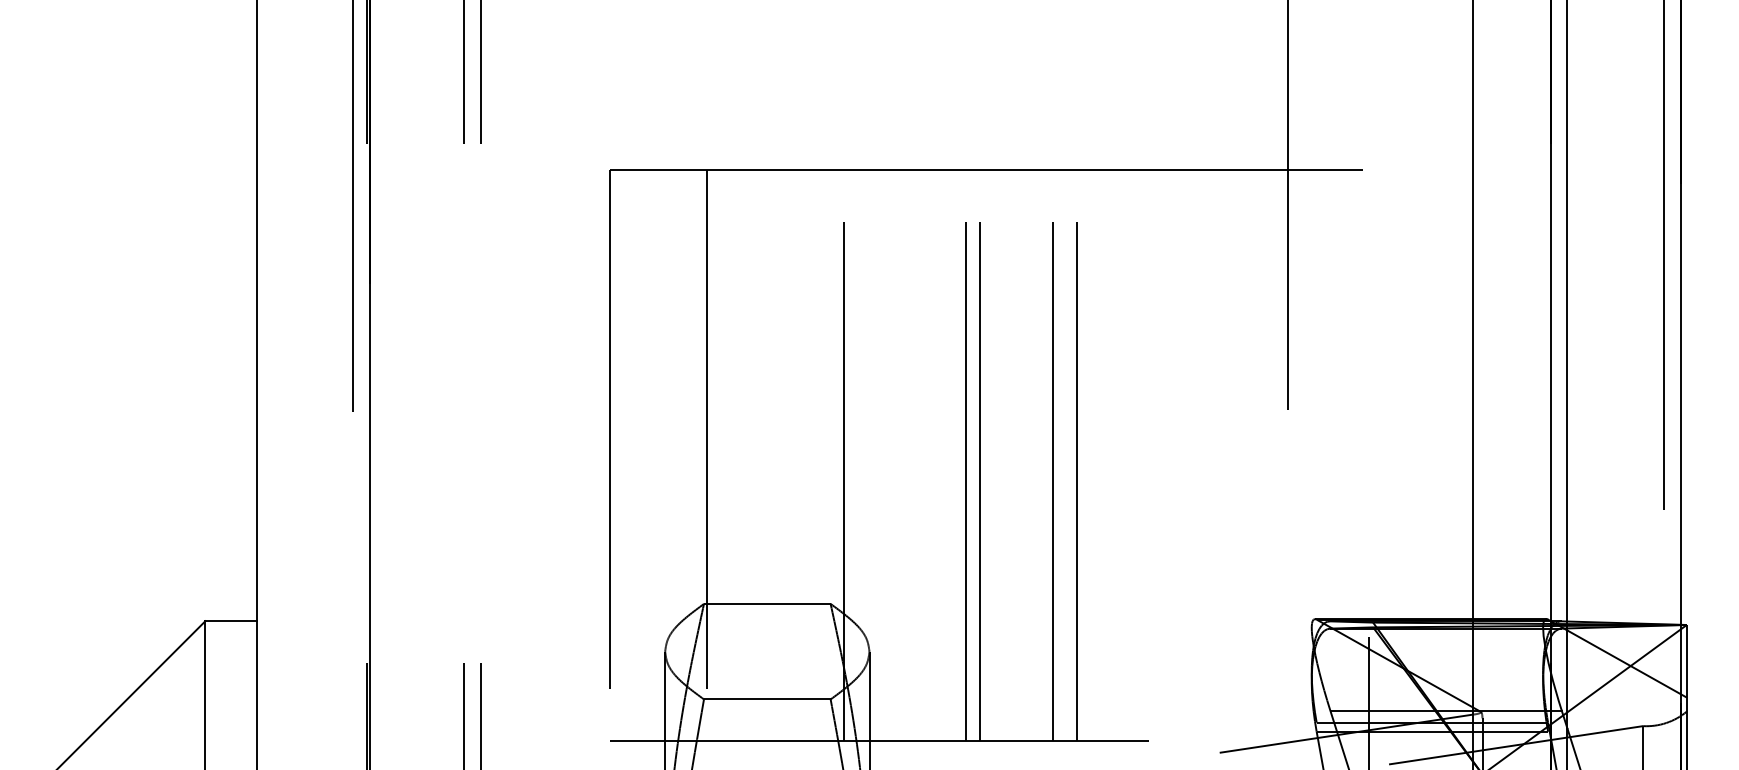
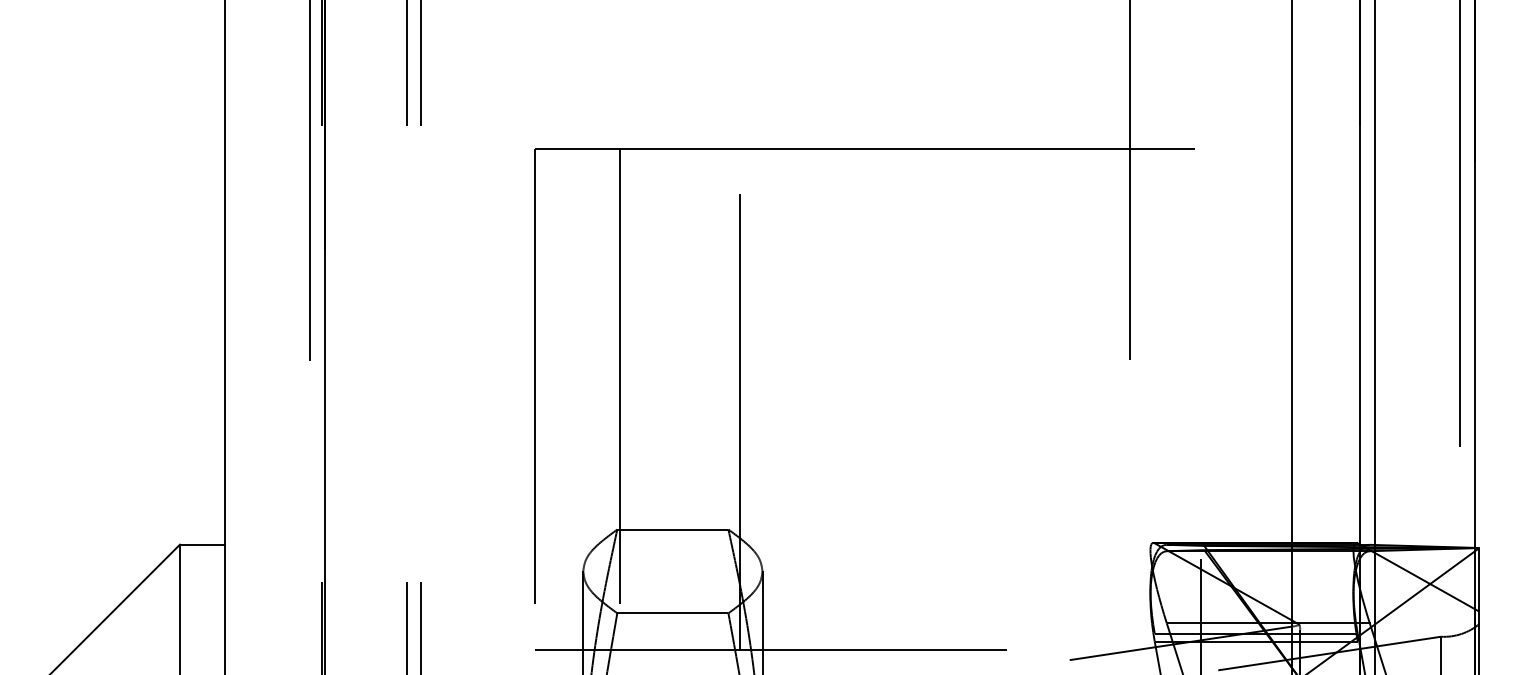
line: (966, 454) -> (847, 398), removed
line: (980, 454) -> (859, 398), removed
line: (1052, 454) -> (923, 398), removed
line: (1077, 454) -> (944, 398), removed

